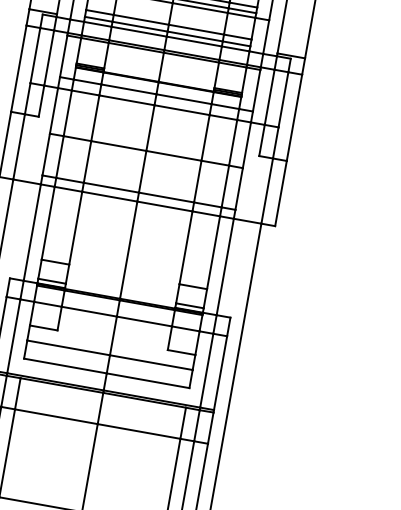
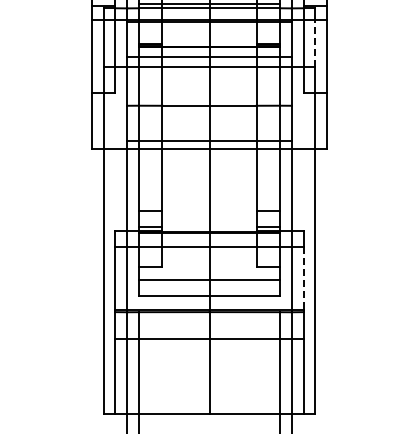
line: (283, 100) -> (315, 43), solid -> dashed
line: (220, 374) -> (303, 279), solid -> dashed

